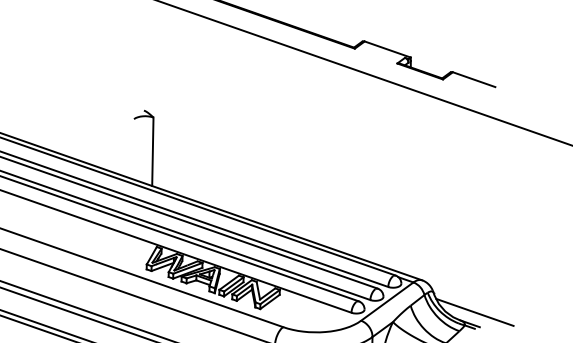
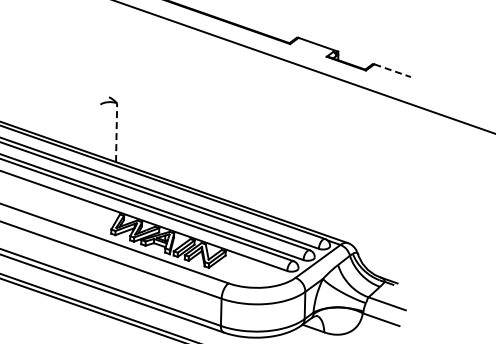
line: (475, 79) -> (393, 70), solid -> dashed
line: (152, 151) -> (116, 132), solid -> dashed
line: (475, 312) -> (393, 270), removed

